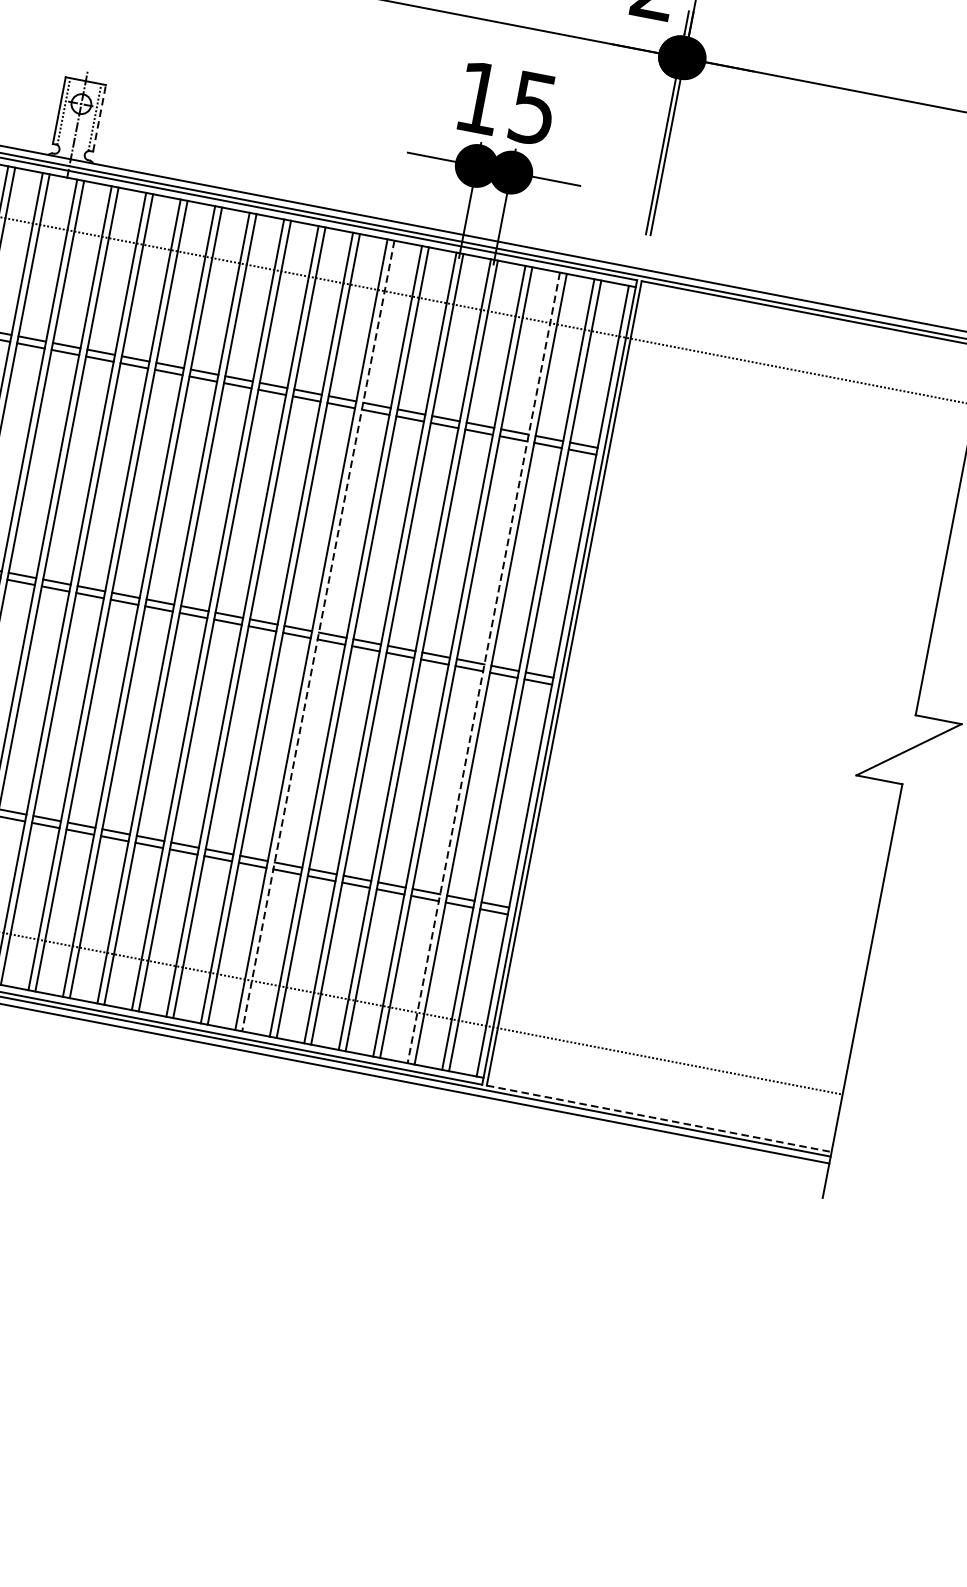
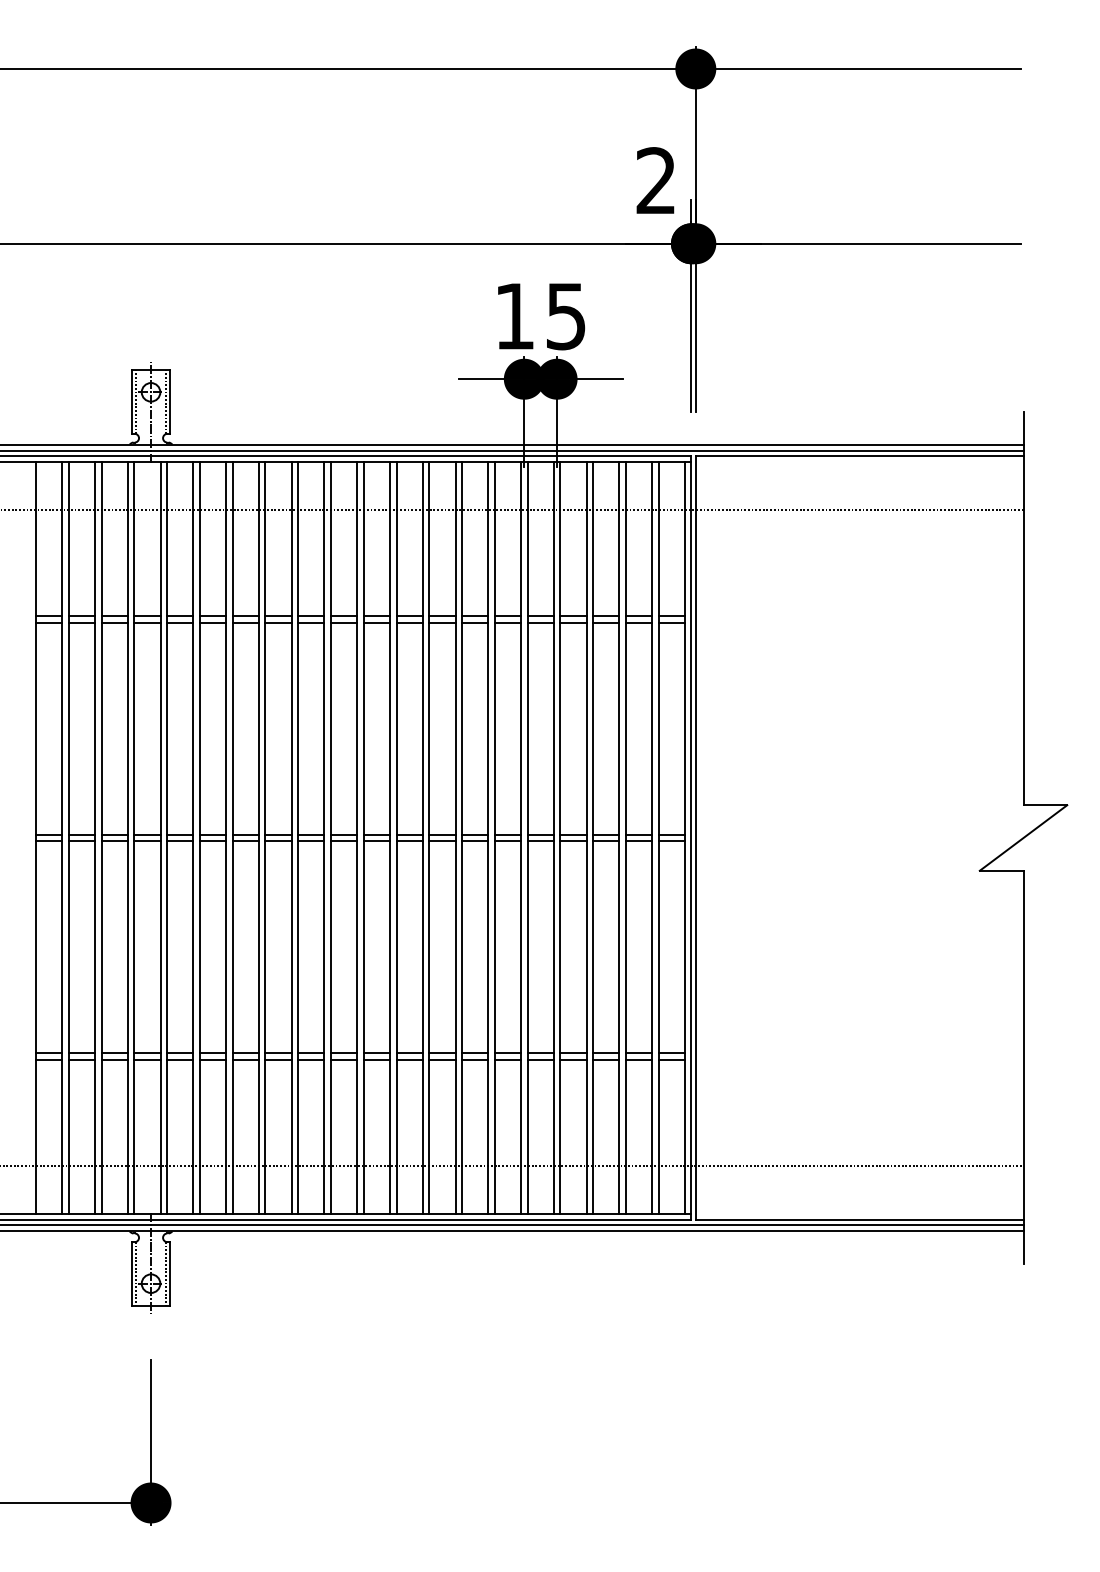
line: (99, 118) -> (170, 402), dashed -> solid
line: (318, 636) -> (462, 838), dashed -> solid
line: (483, 668) -> (619, 838), dashed -> solid
line: (658, 1118) -> (859, 1220), dashed -> solid

